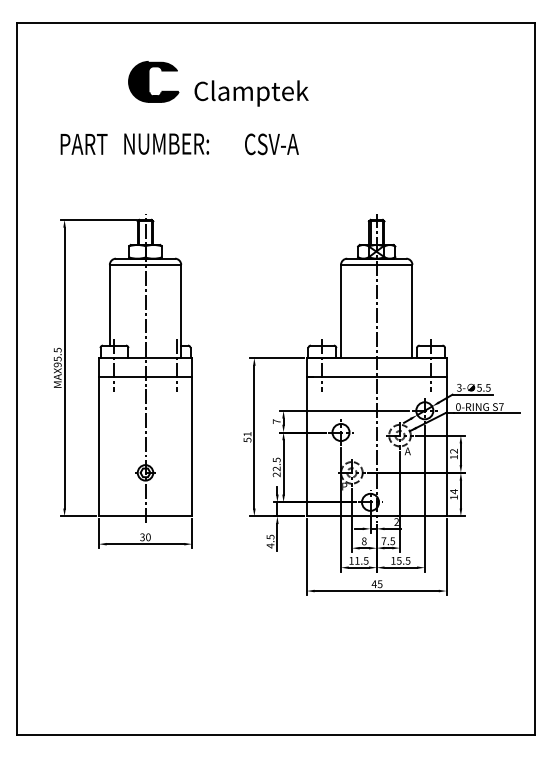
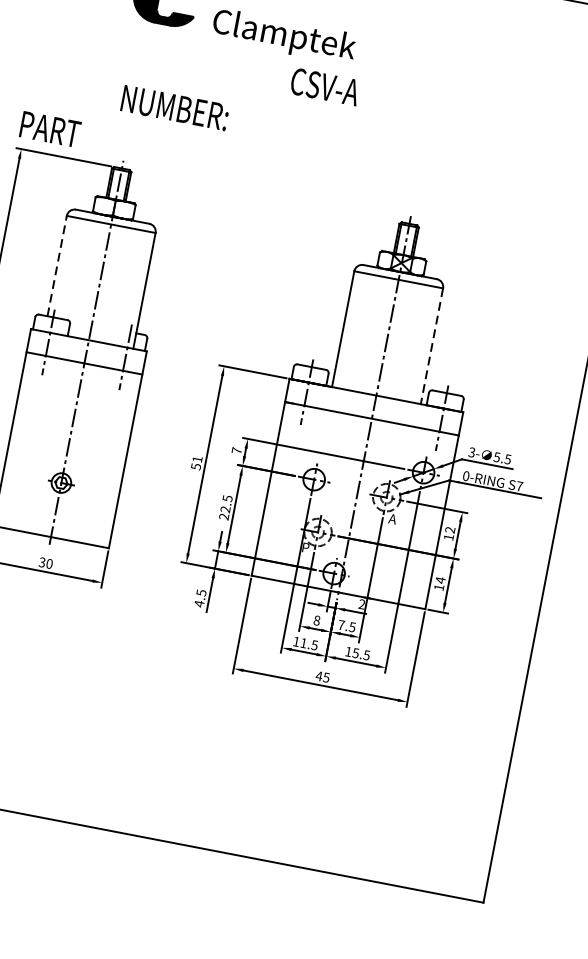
text: (166, 143) -> (175, 107), moved
text: (83, 144) -> (49, 129), moved
text: (271, 144) -> (324, 87), moved
line: (109, 304) -> (56, 265), solid -> dashed
line: (412, 311) -> (432, 346), solid -> dashed

